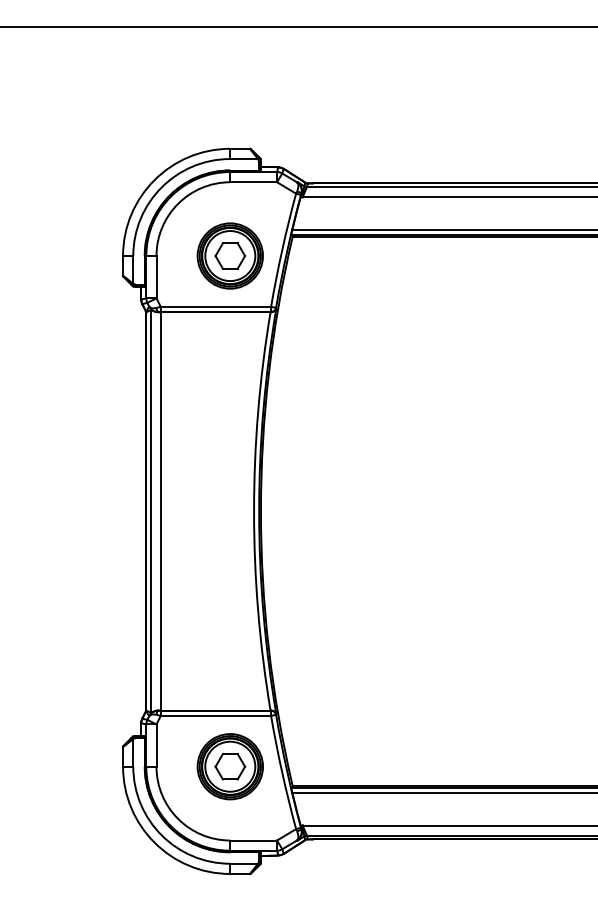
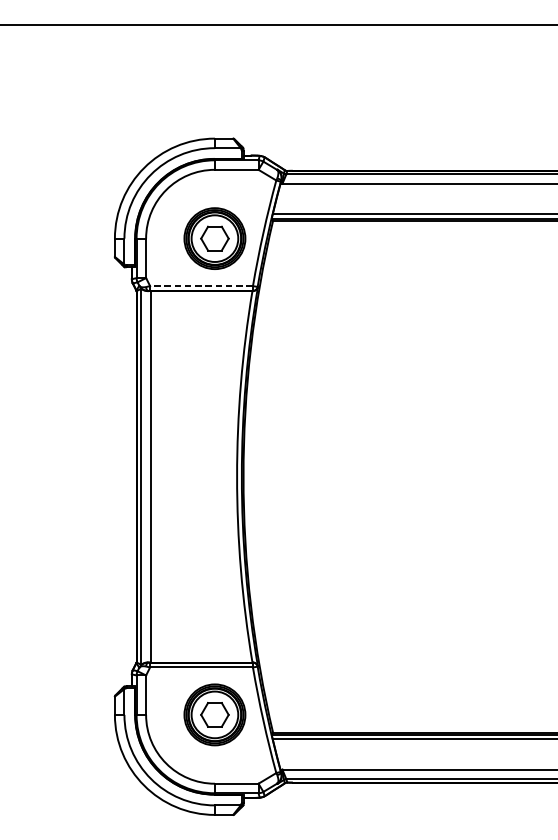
line: (215, 306) -> (201, 285), solid -> dashed

